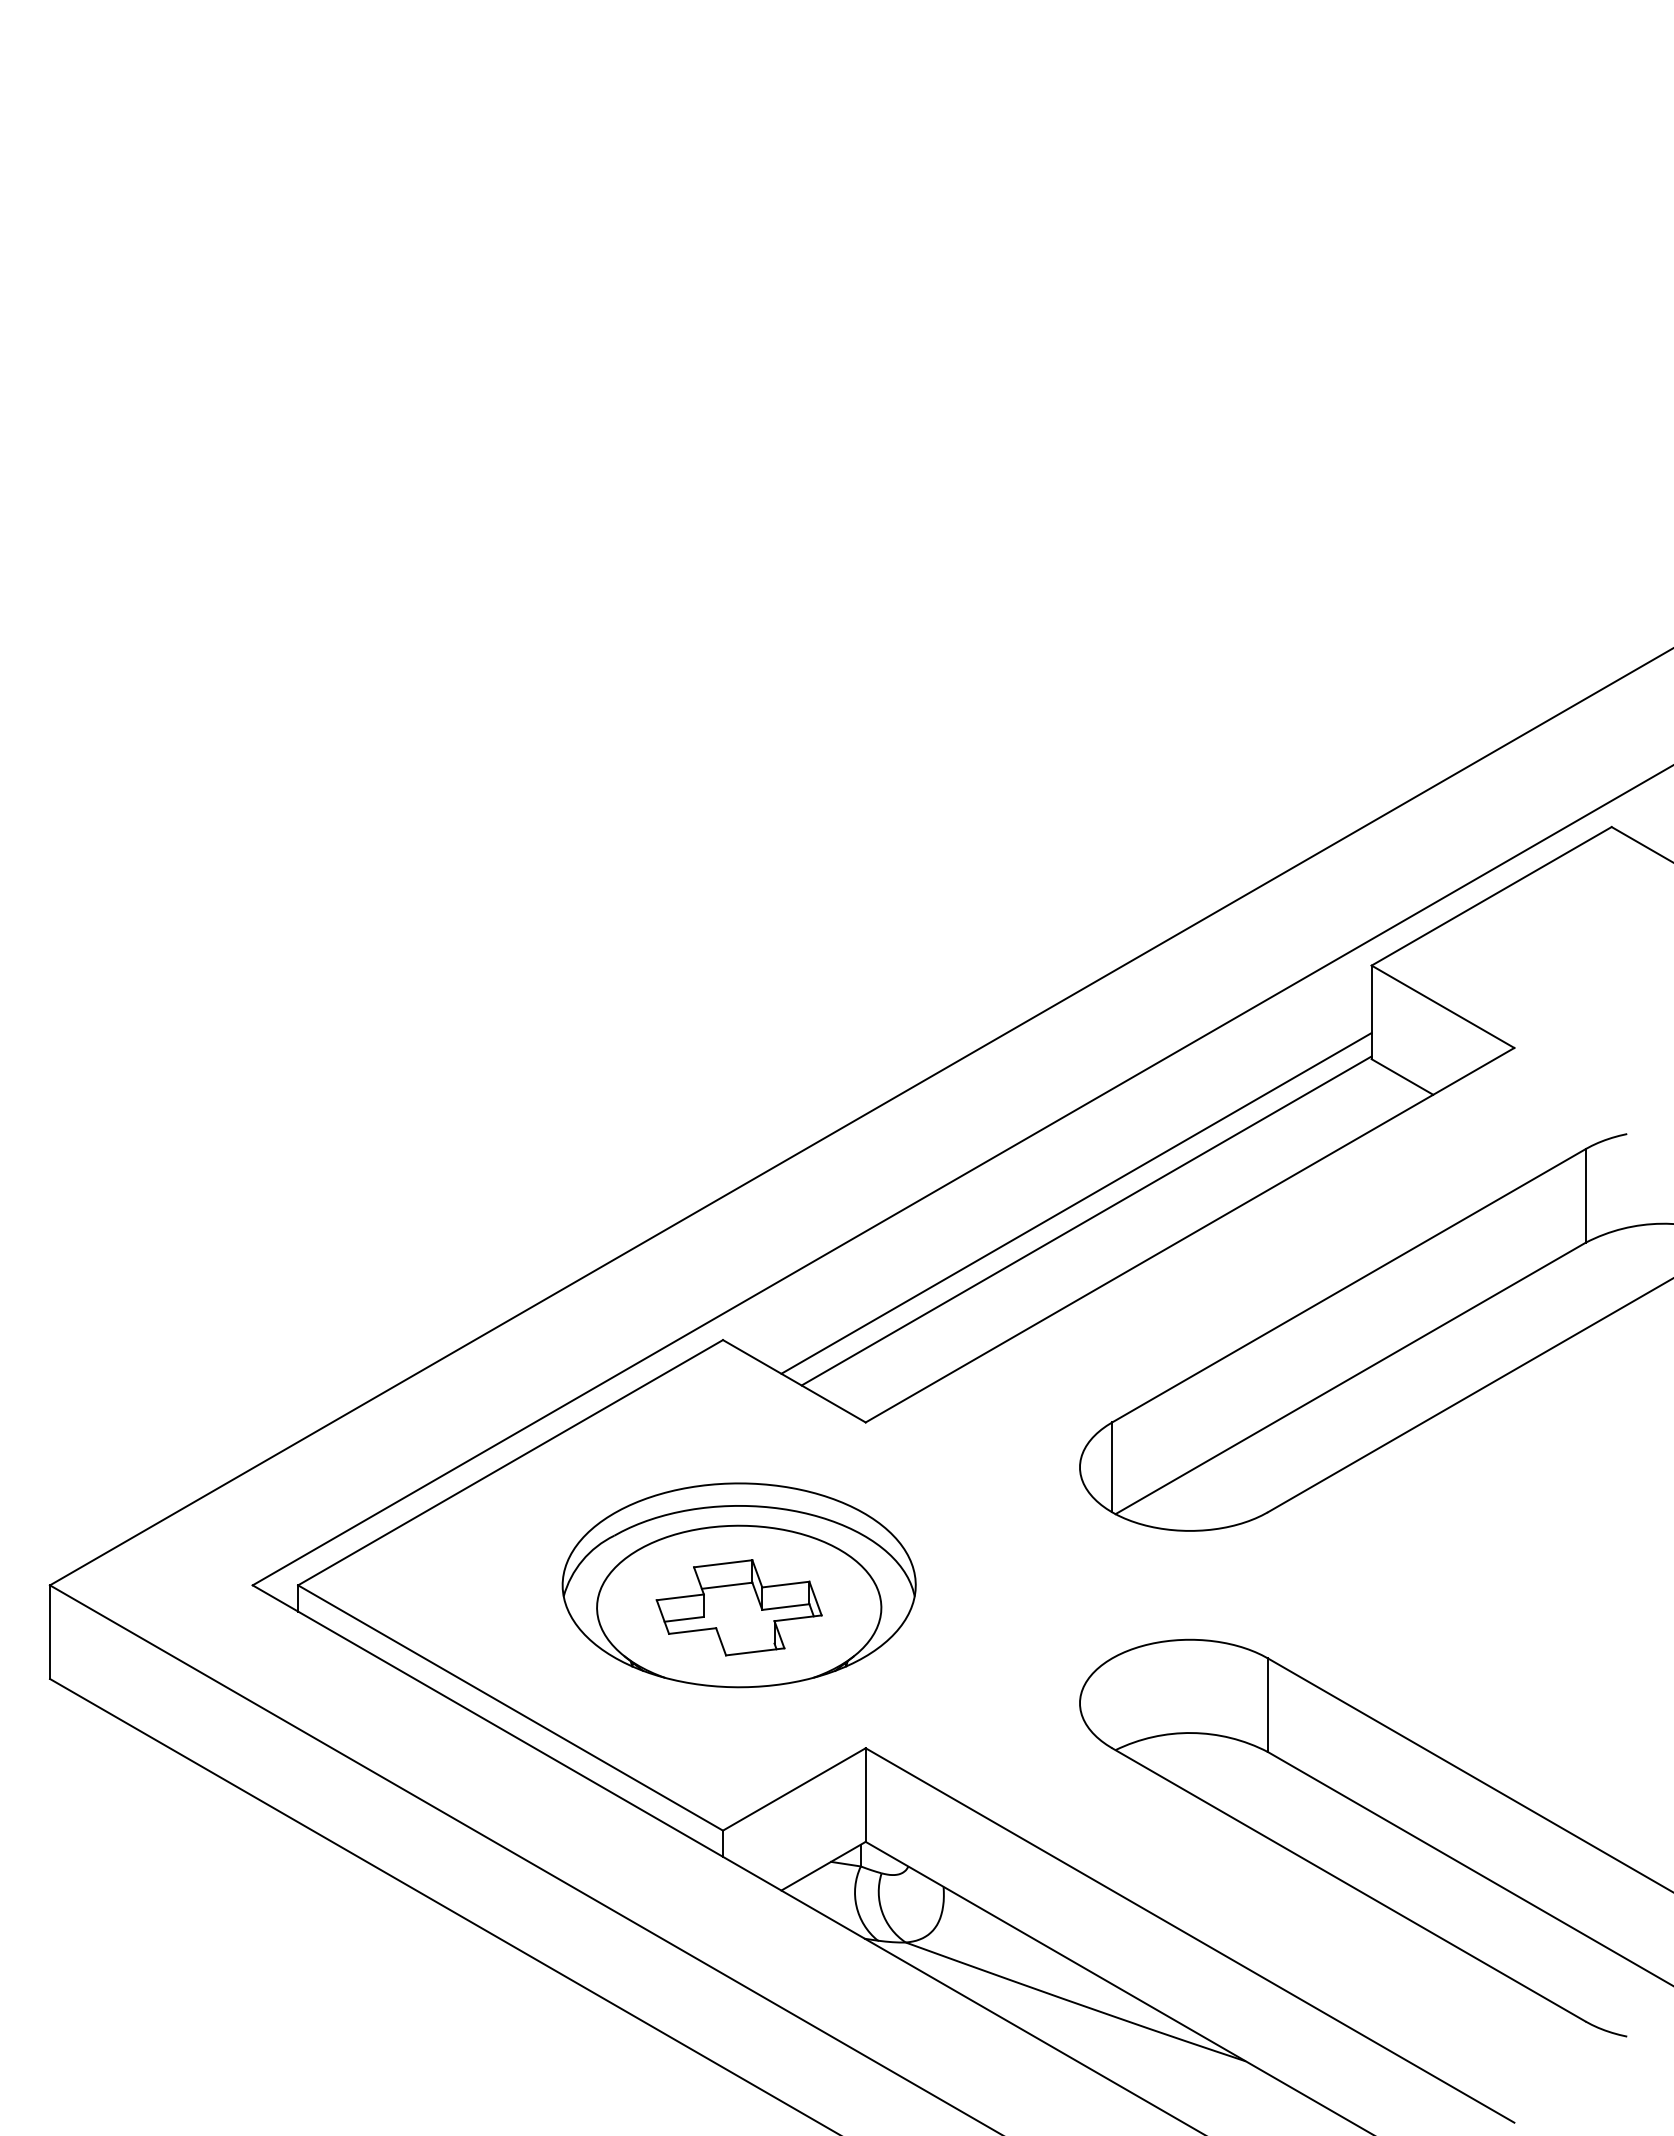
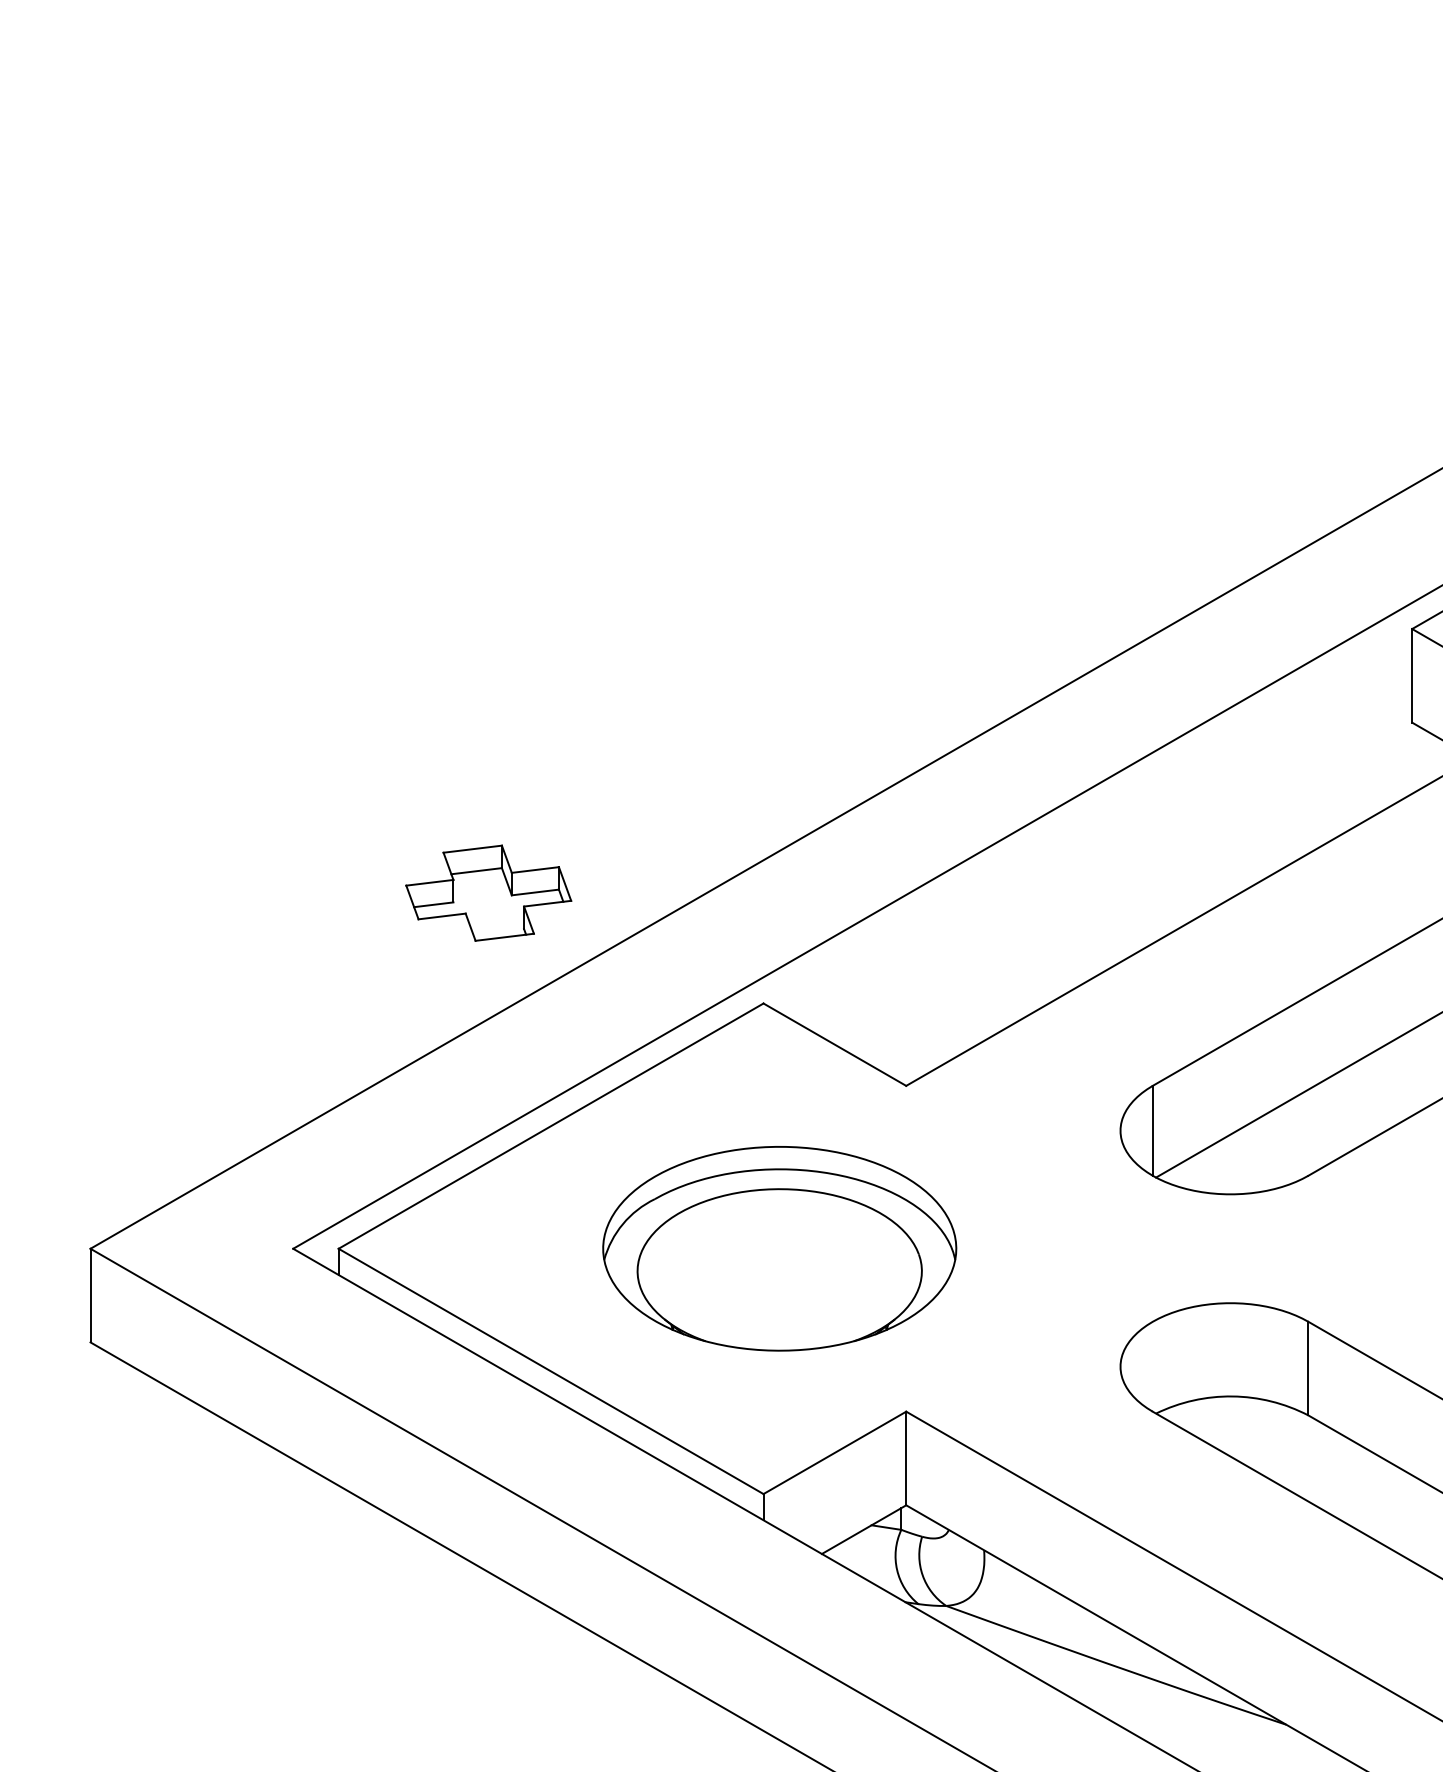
line: (1076, 1203) -> (1117, 866), removed
line: (1086, 1220) -> (1127, 883), removed
part: (738, 1607) -> (488, 892), moved

